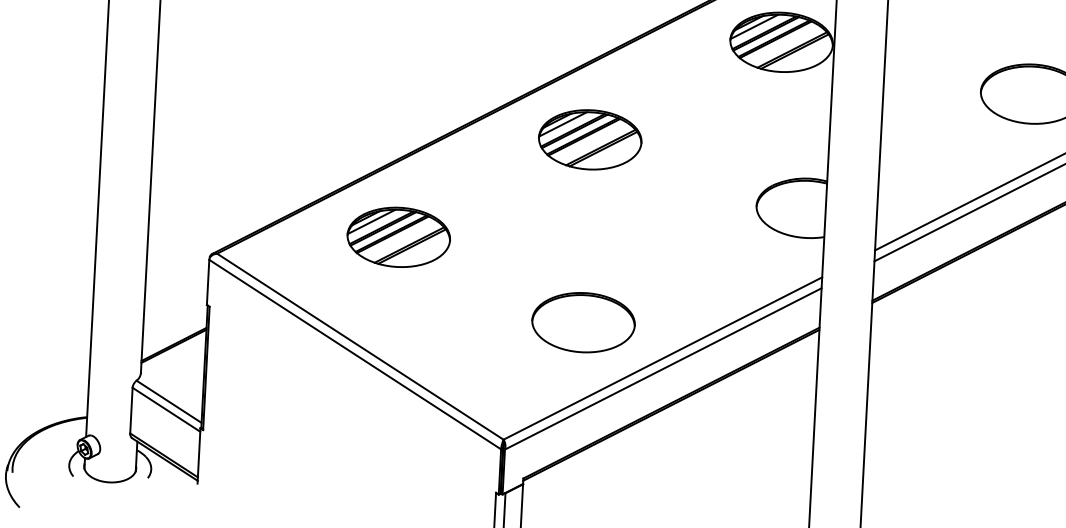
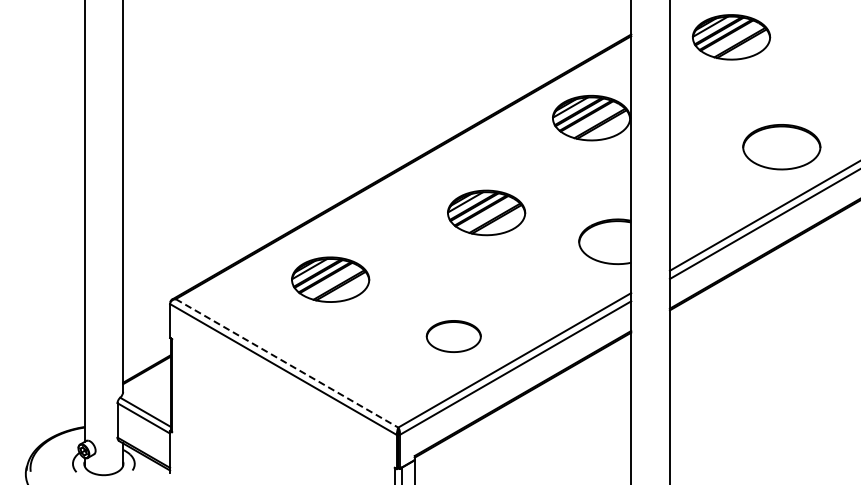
part: (590, 139) -> (486, 212), moved
part: (398, 237) -> (330, 279), moved
part: (583, 322) -> (453, 336), size x0.7
line: (360, 346) -> (287, 363), solid -> dashed

